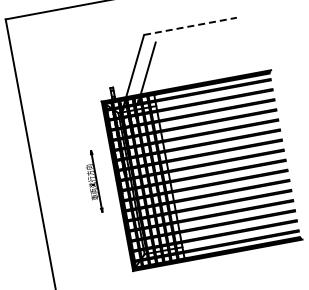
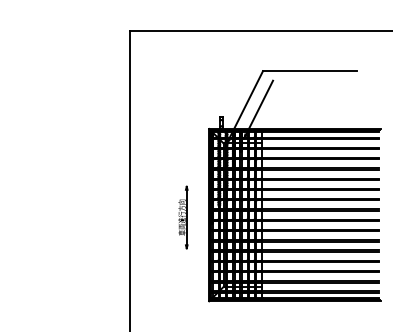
line: (190, 26) -> (310, 71), dashed -> solid
part: (93, 181) -> (183, 217), moved

